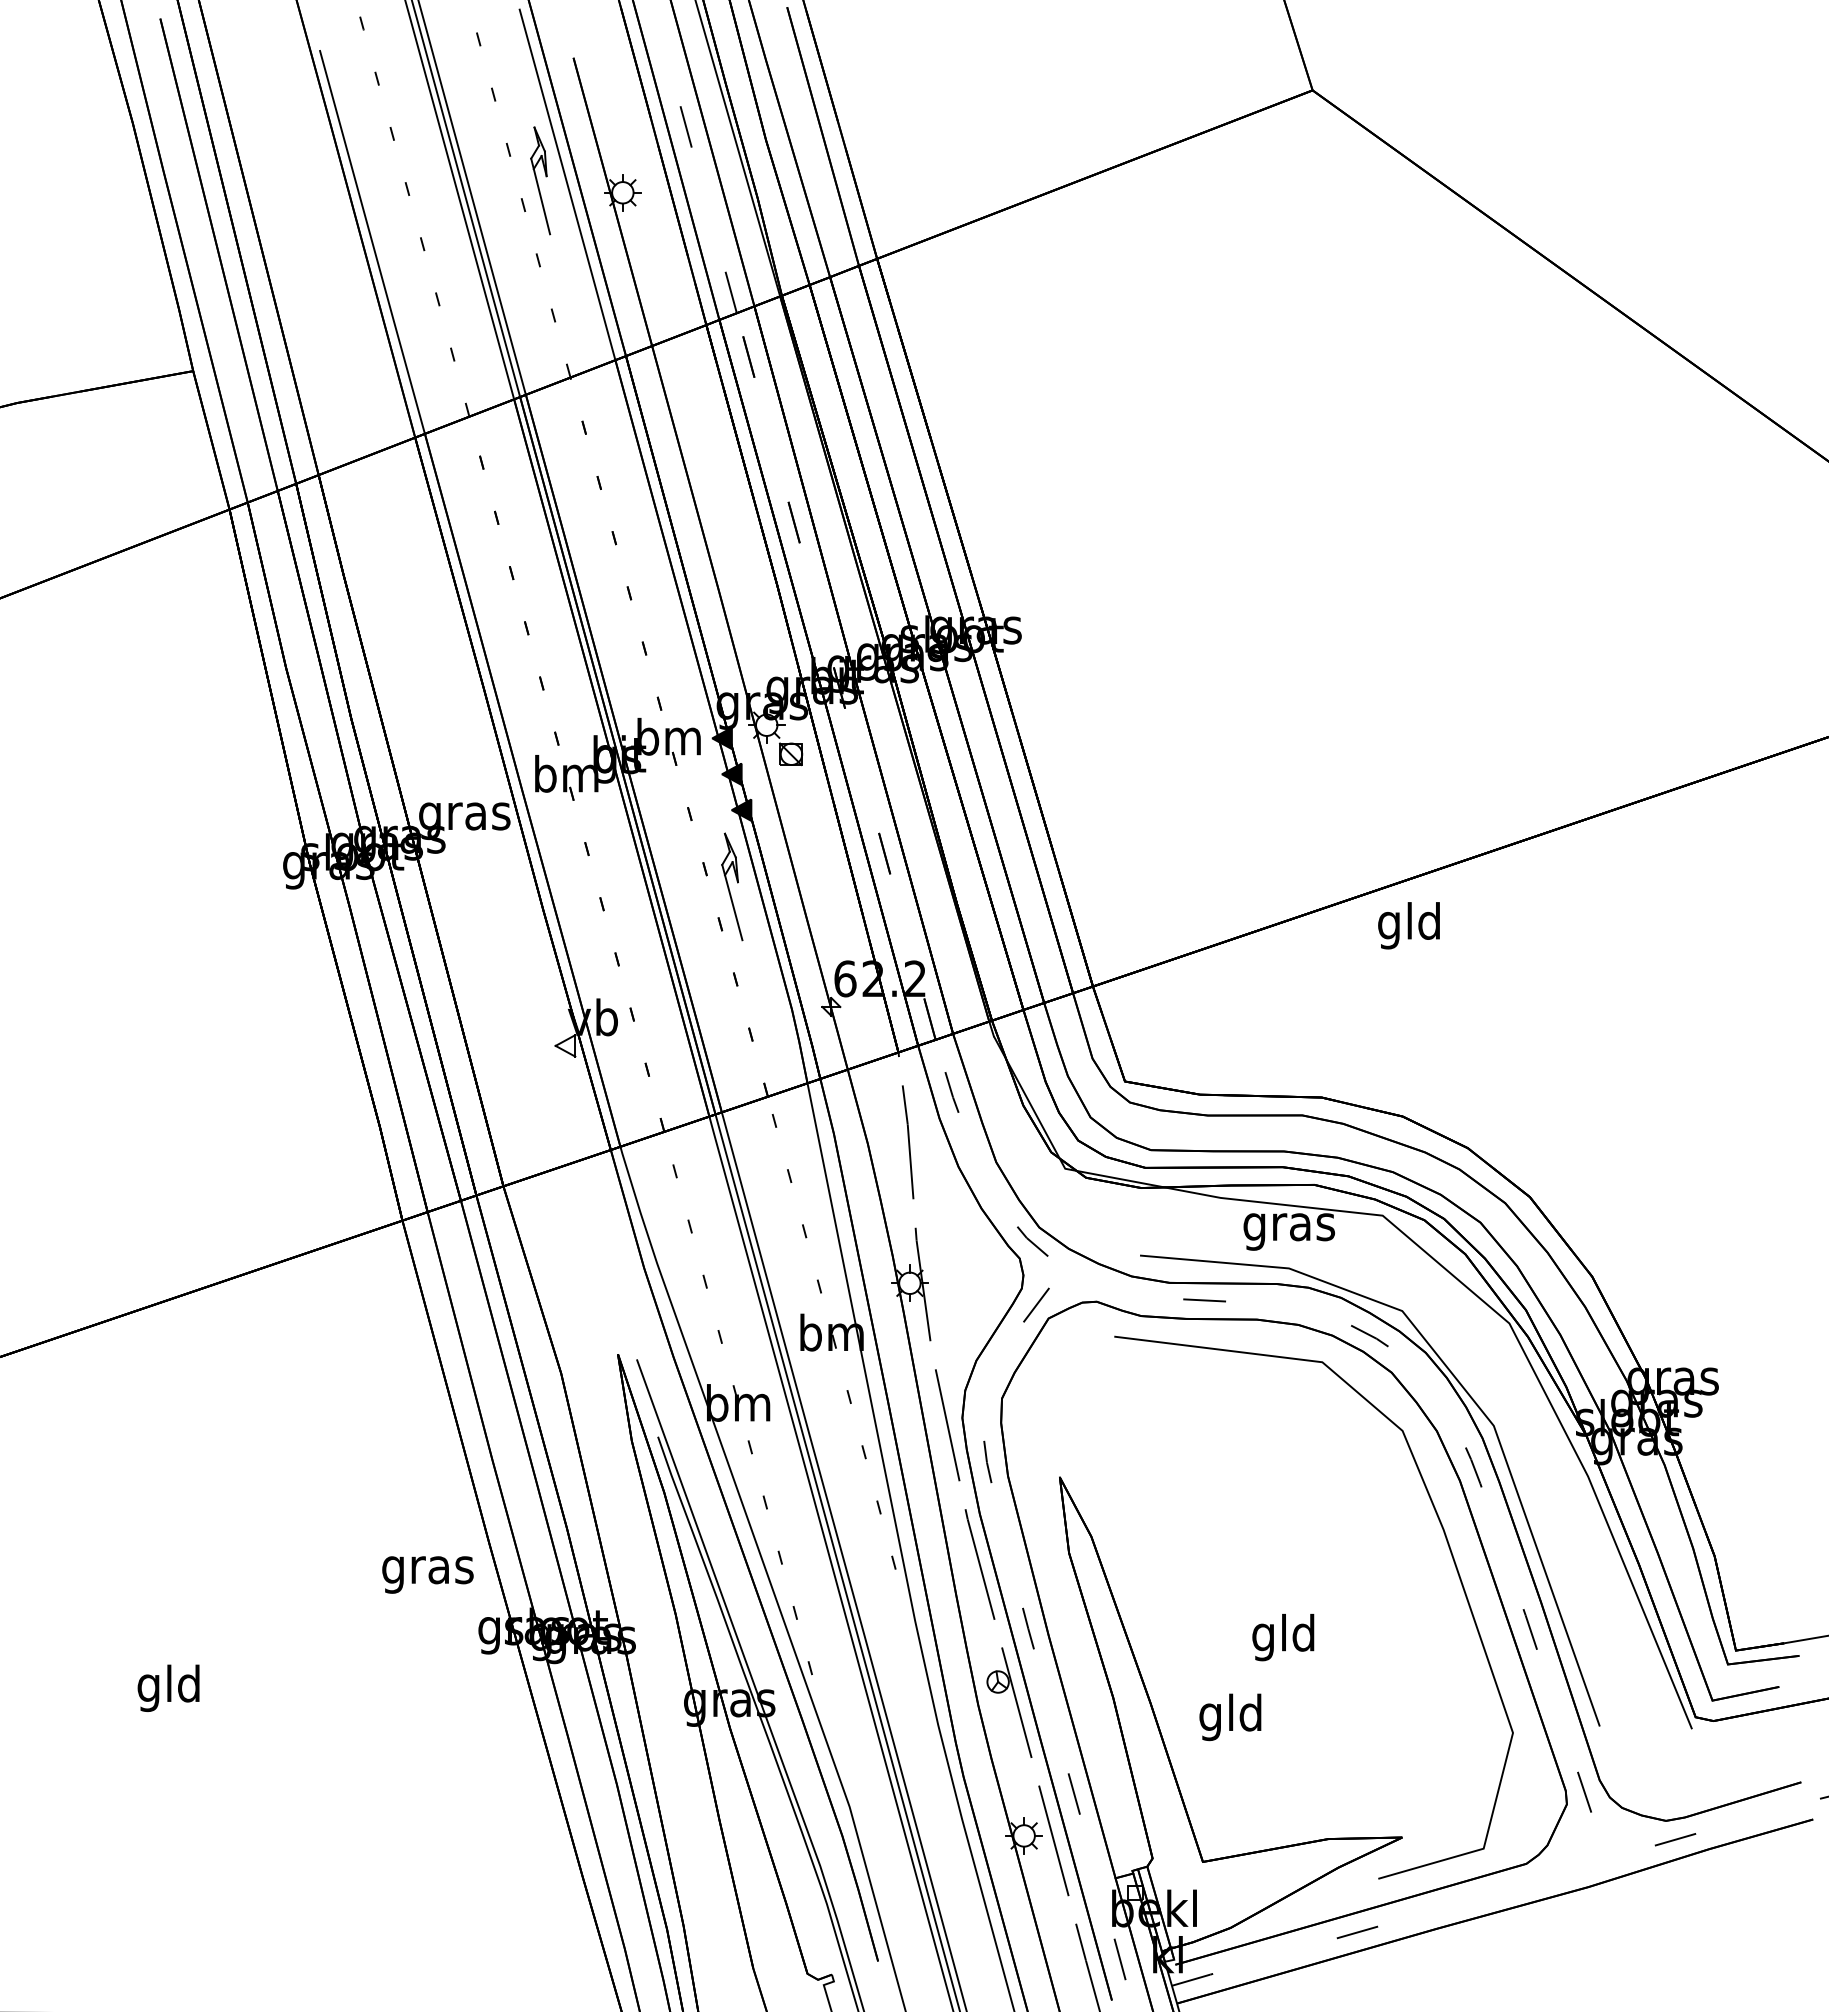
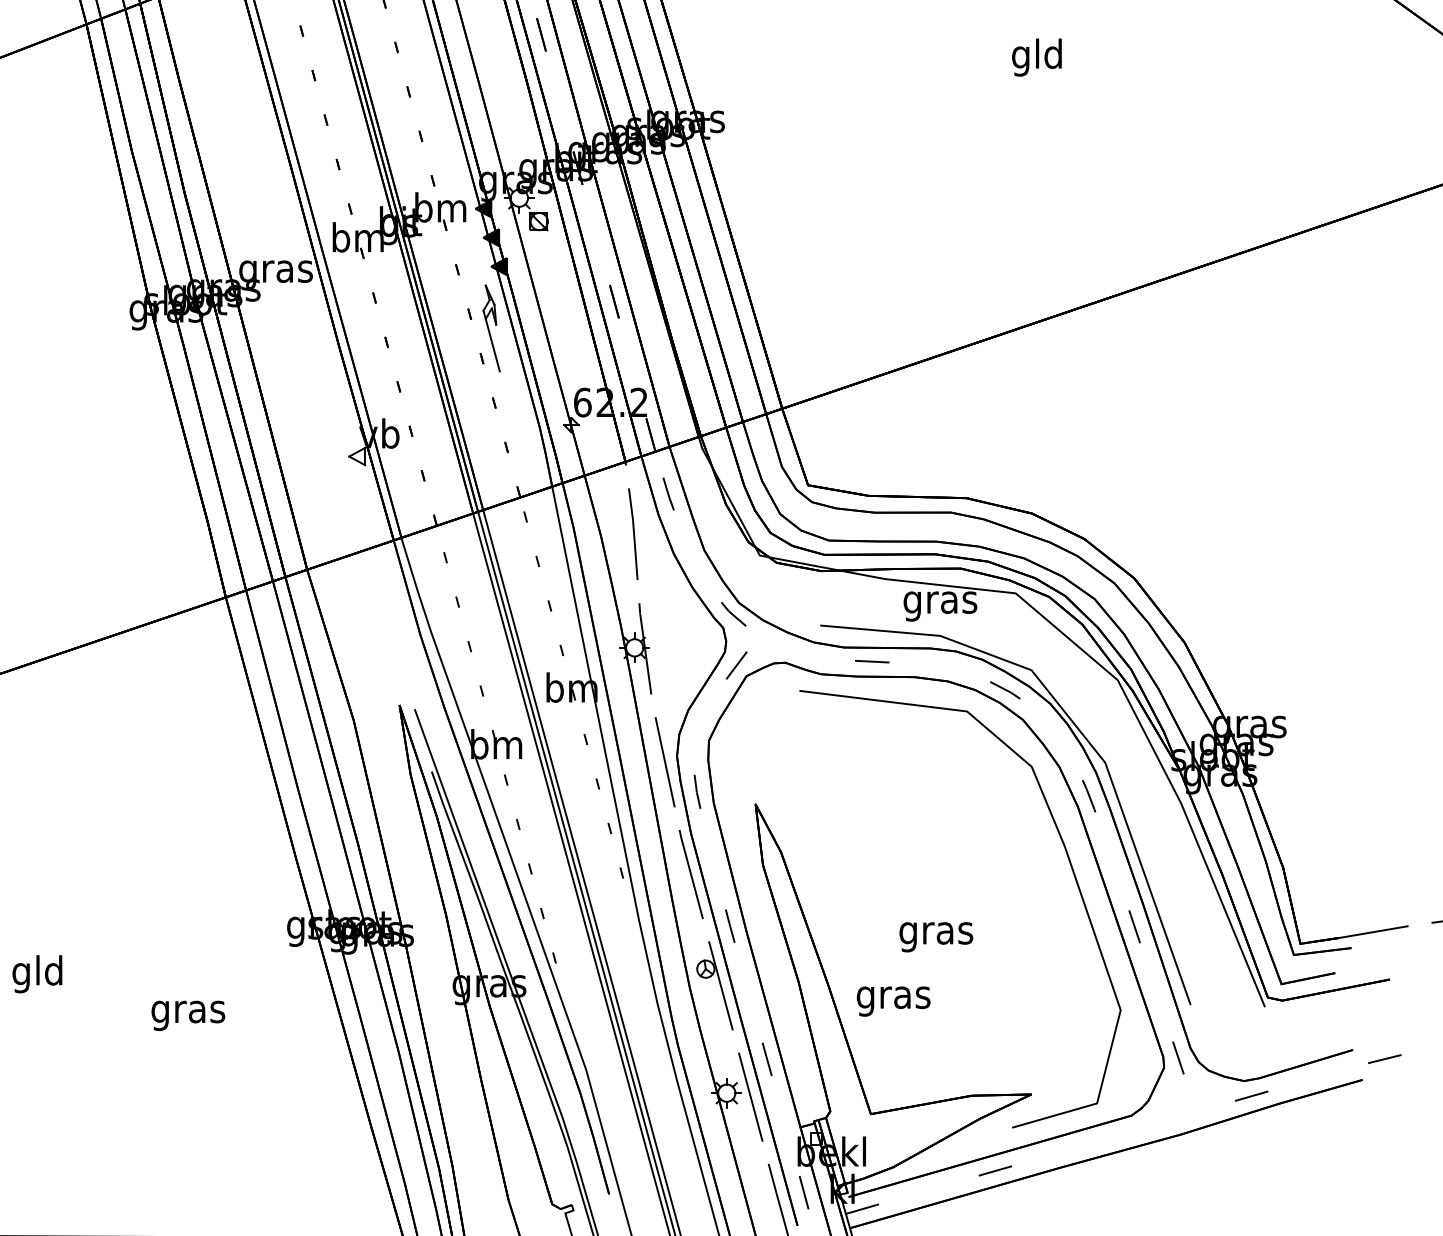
text: (1408, 925) -> (1036, 57), moved
text: (427, 1574) -> (188, 1015), moved
text: (1283, 1637) -> (935, 933), gld -> gras
text: (1230, 1717) -> (893, 997), gld -> gras

